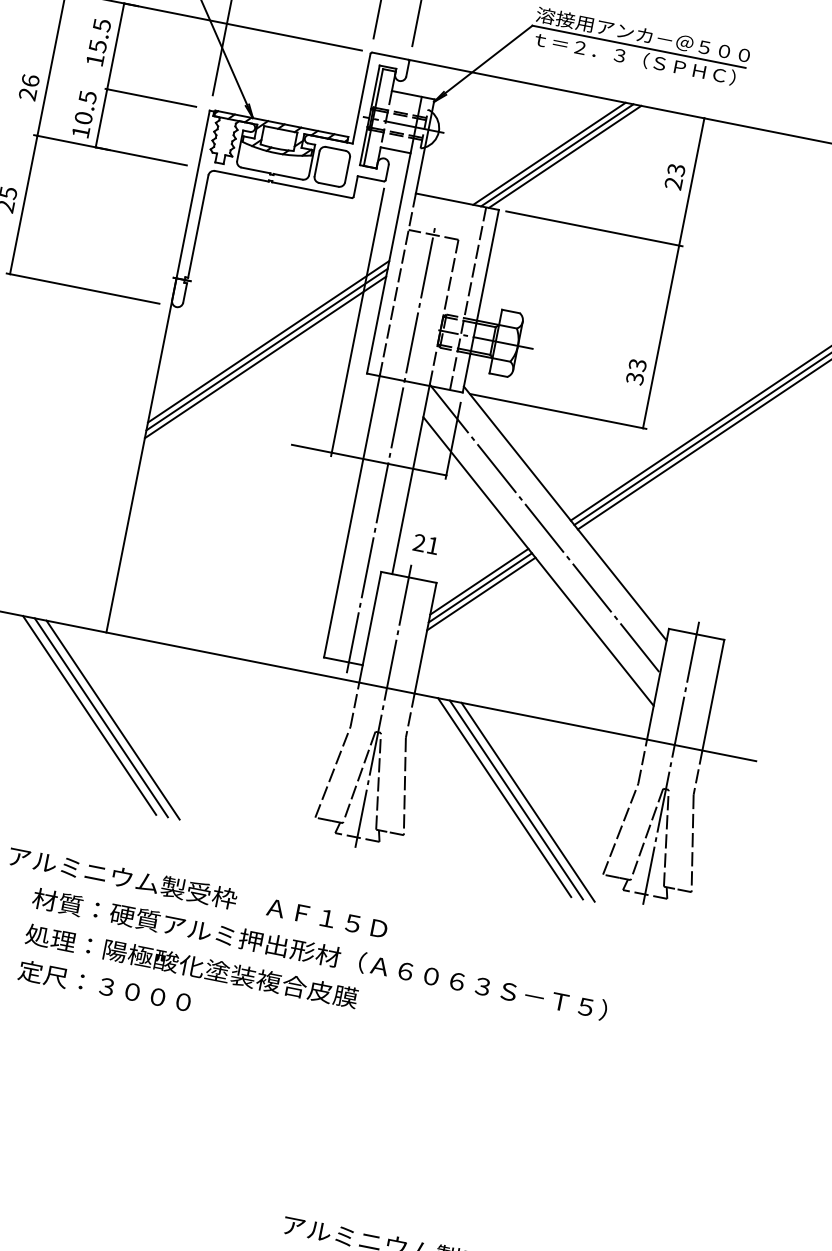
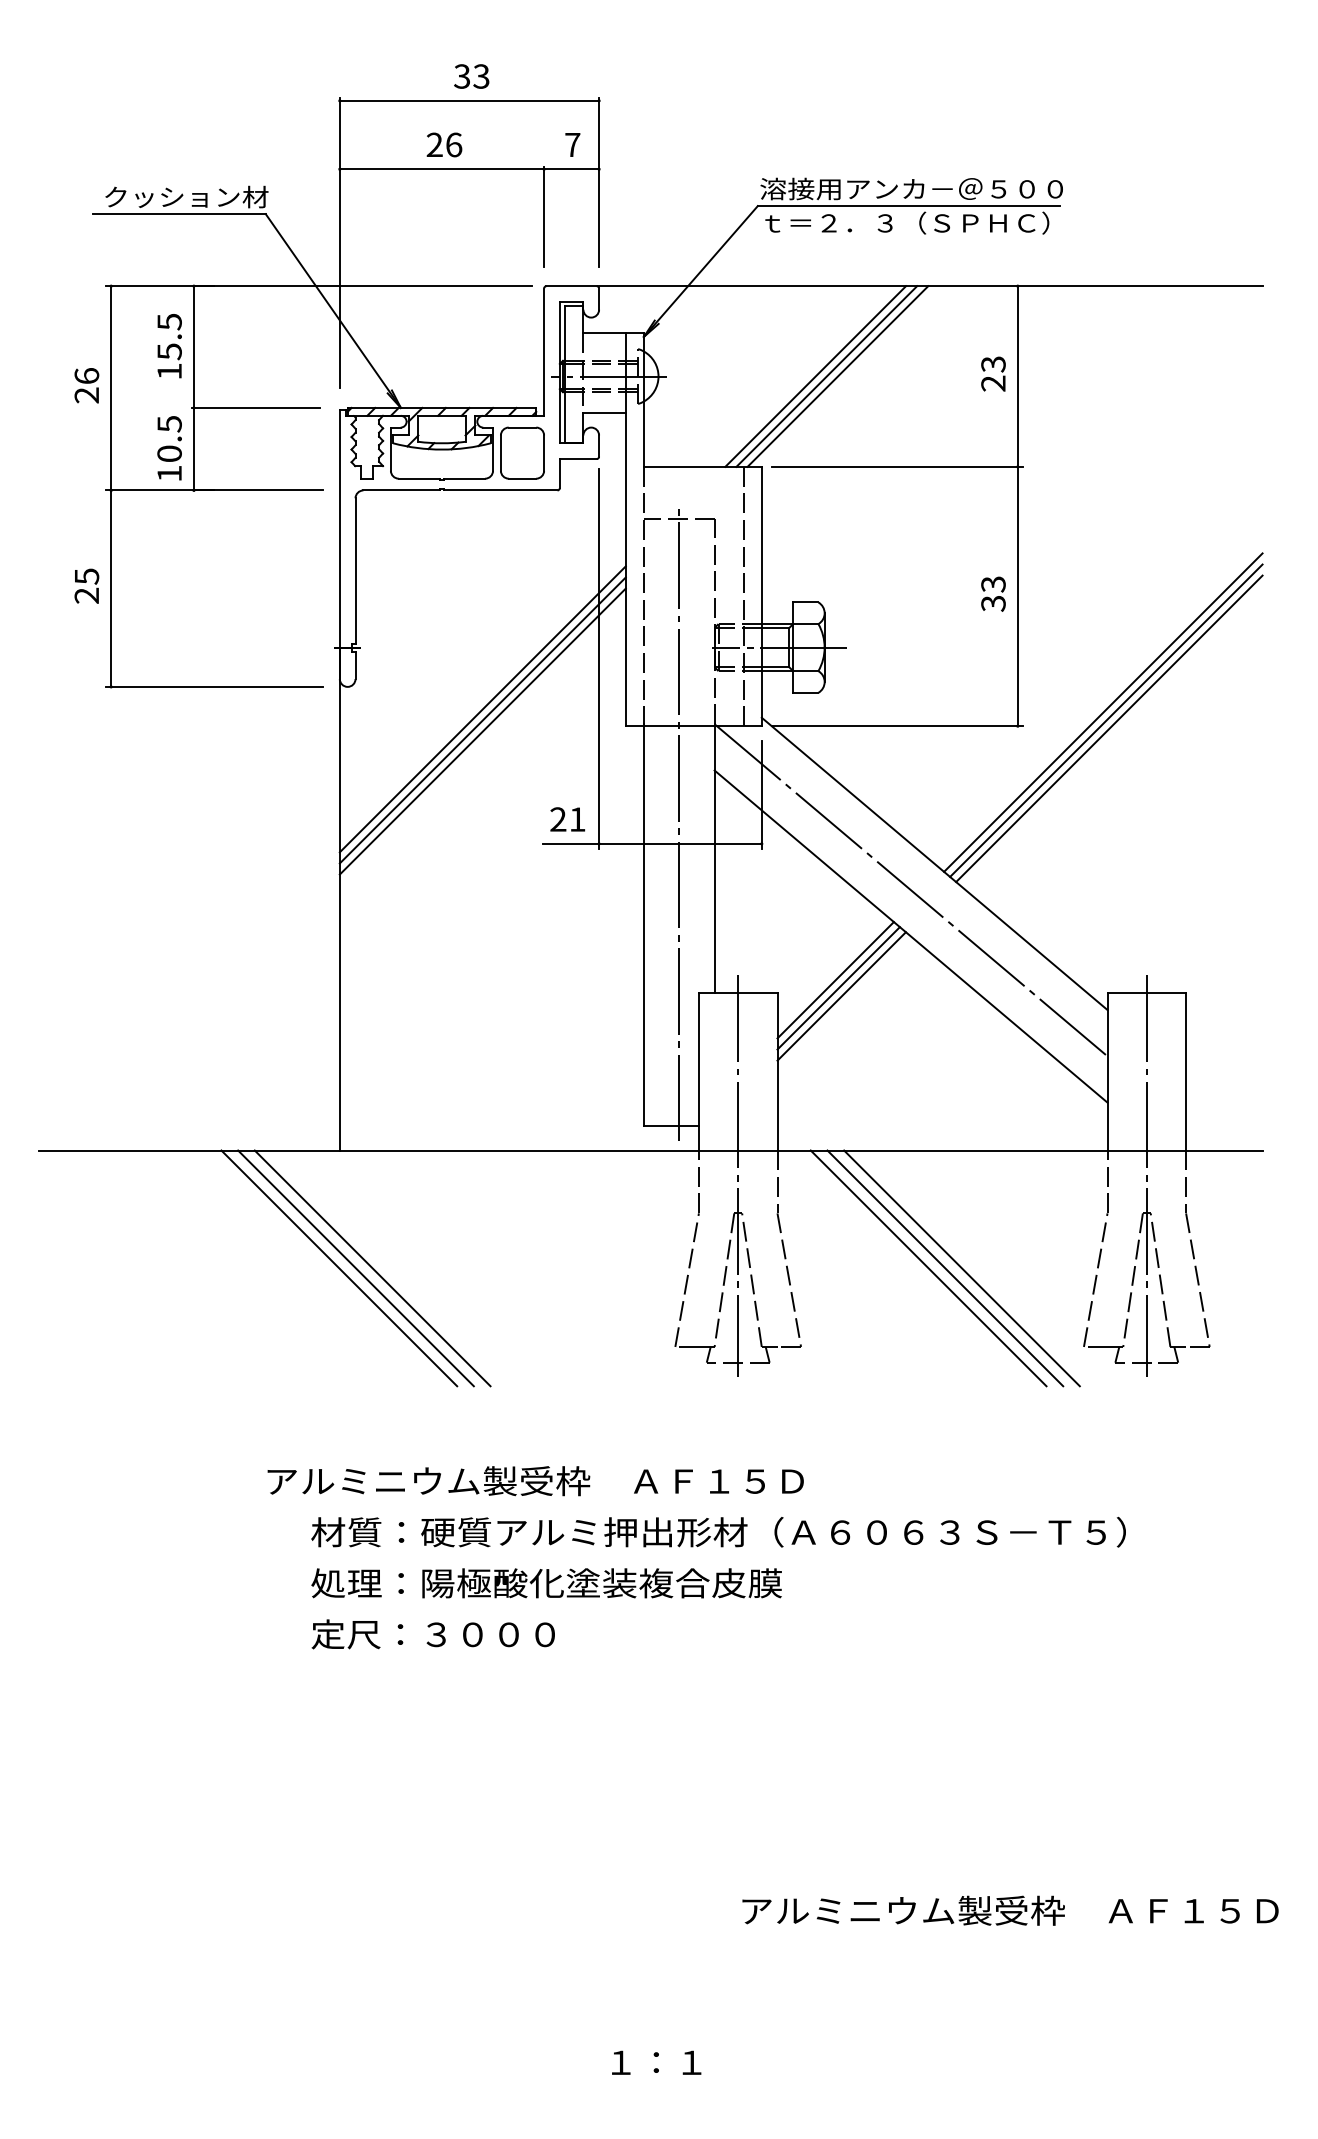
text: (28, 87) -> (86, 385), moved
text: (636, 371) -> (993, 593), moved
text: (425, 544) -> (567, 819), moved

